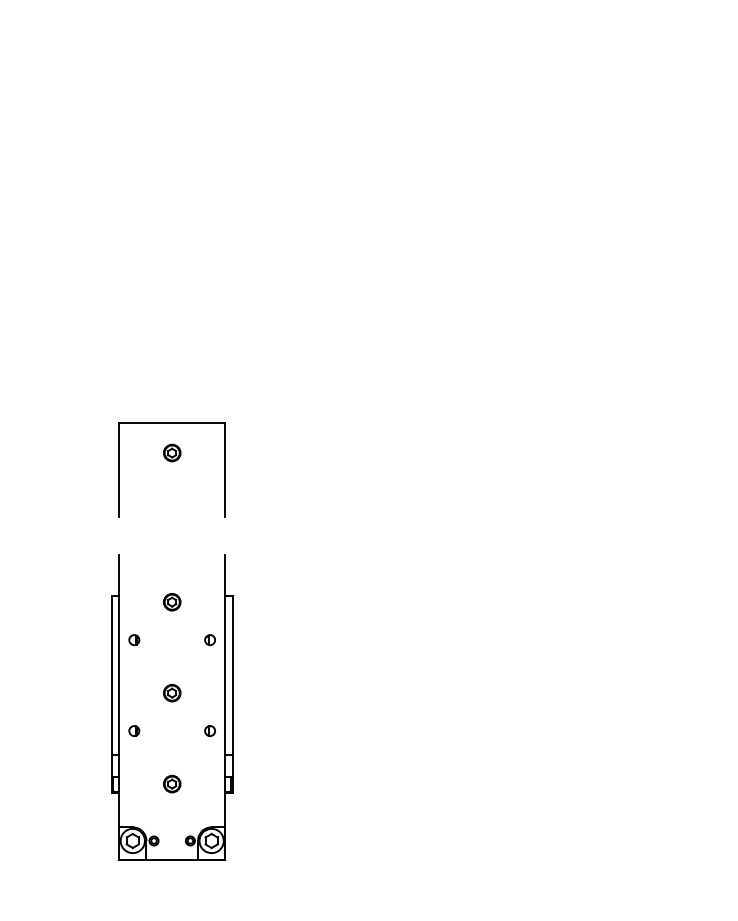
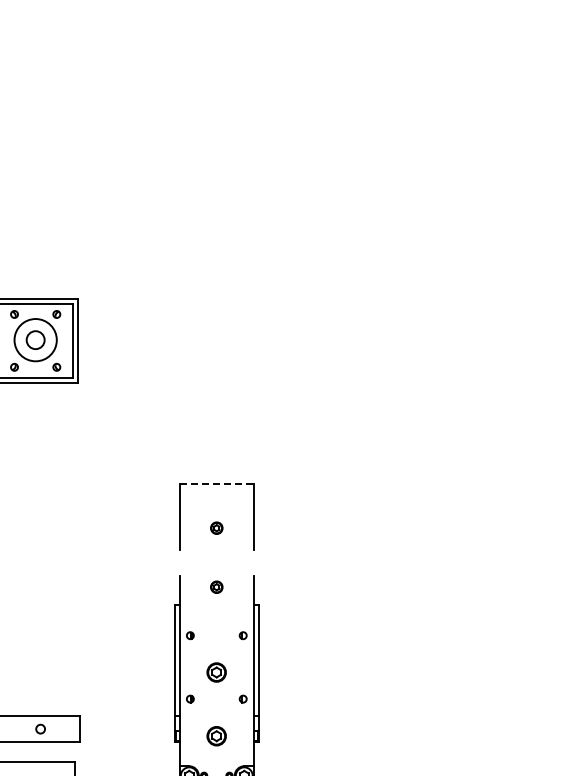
line: (173, 423) -> (217, 484), solid -> dashed
part: (171, 451) -> (216, 527), moved
part: (171, 601) -> (216, 586), moved
part: (171, 692) -> (216, 672), size x1.6
part: (171, 783) -> (216, 735), size x1.6

